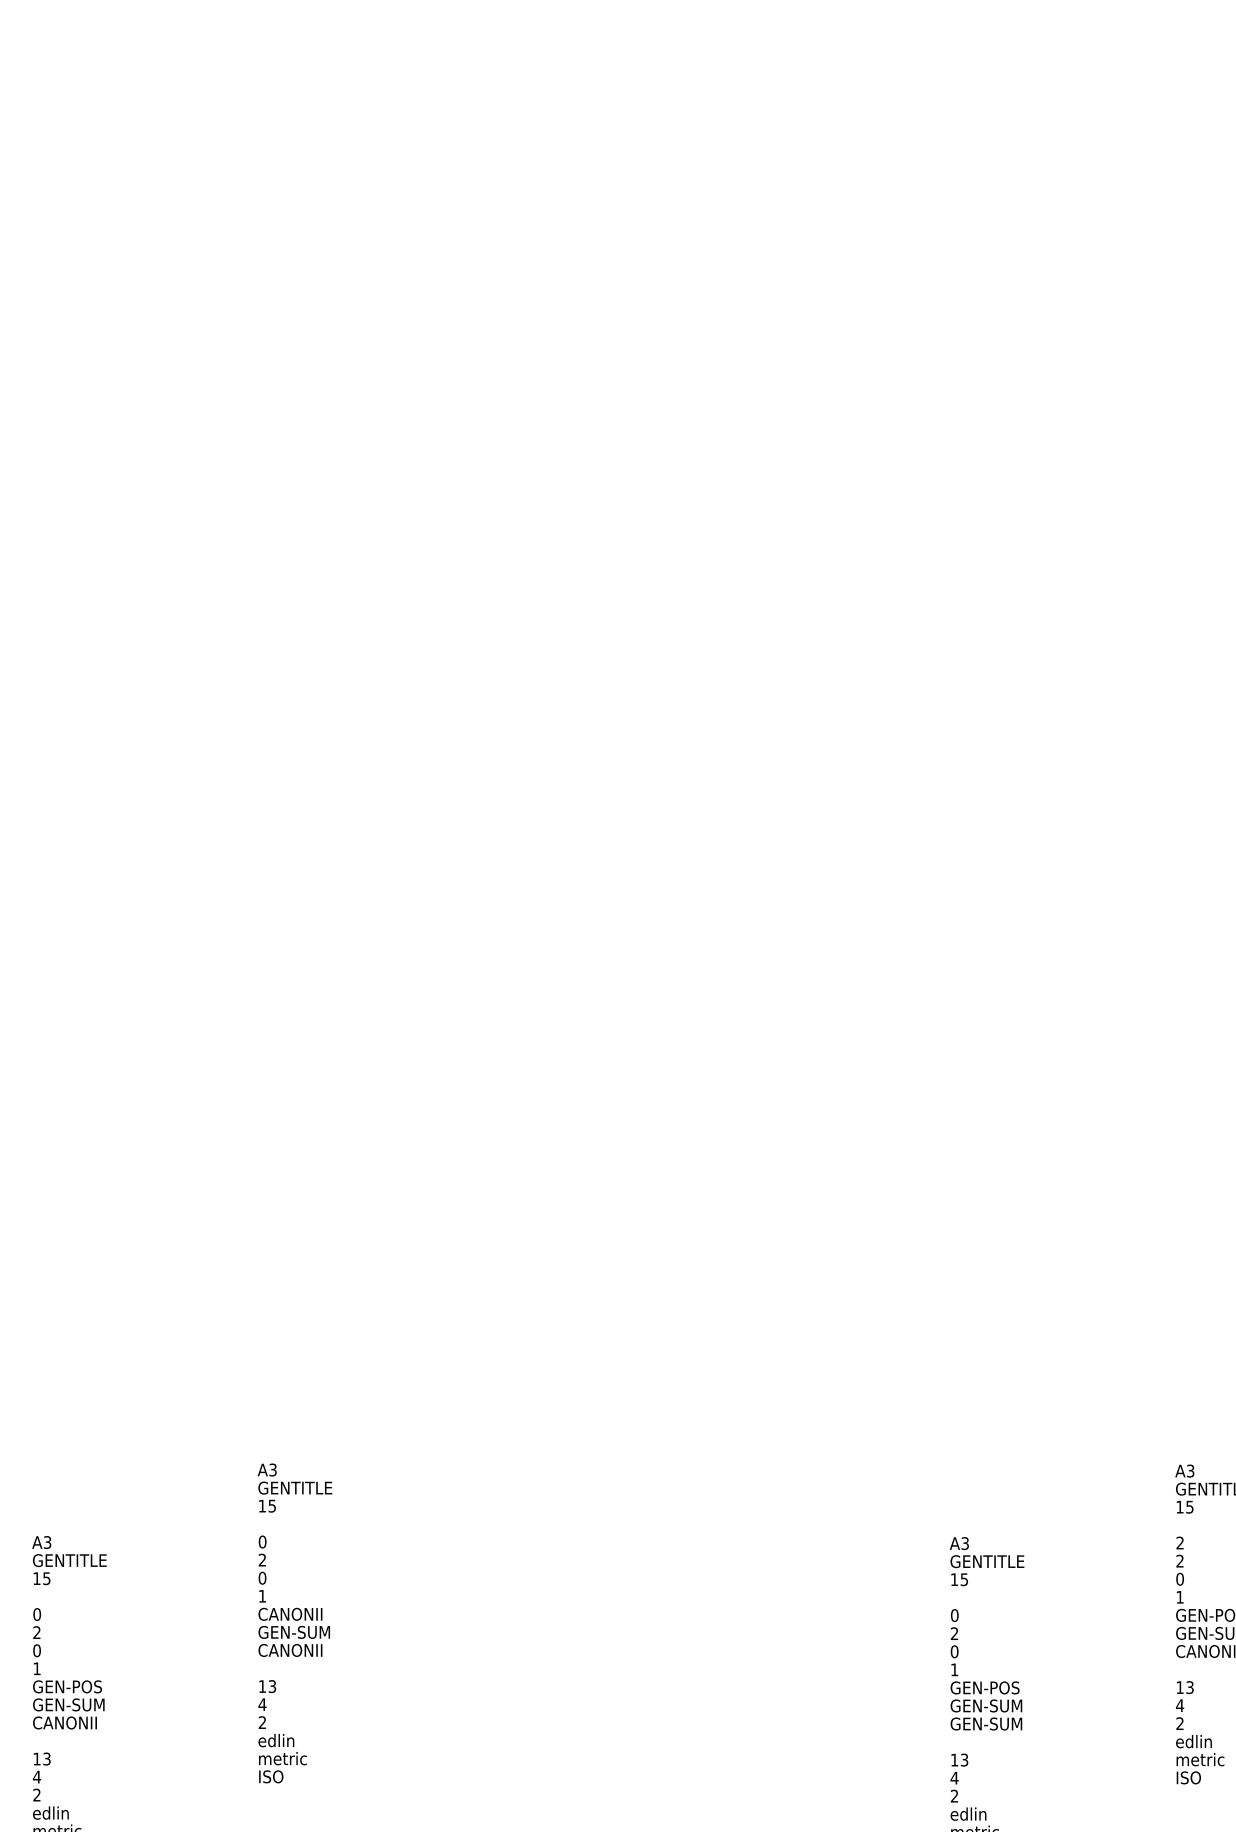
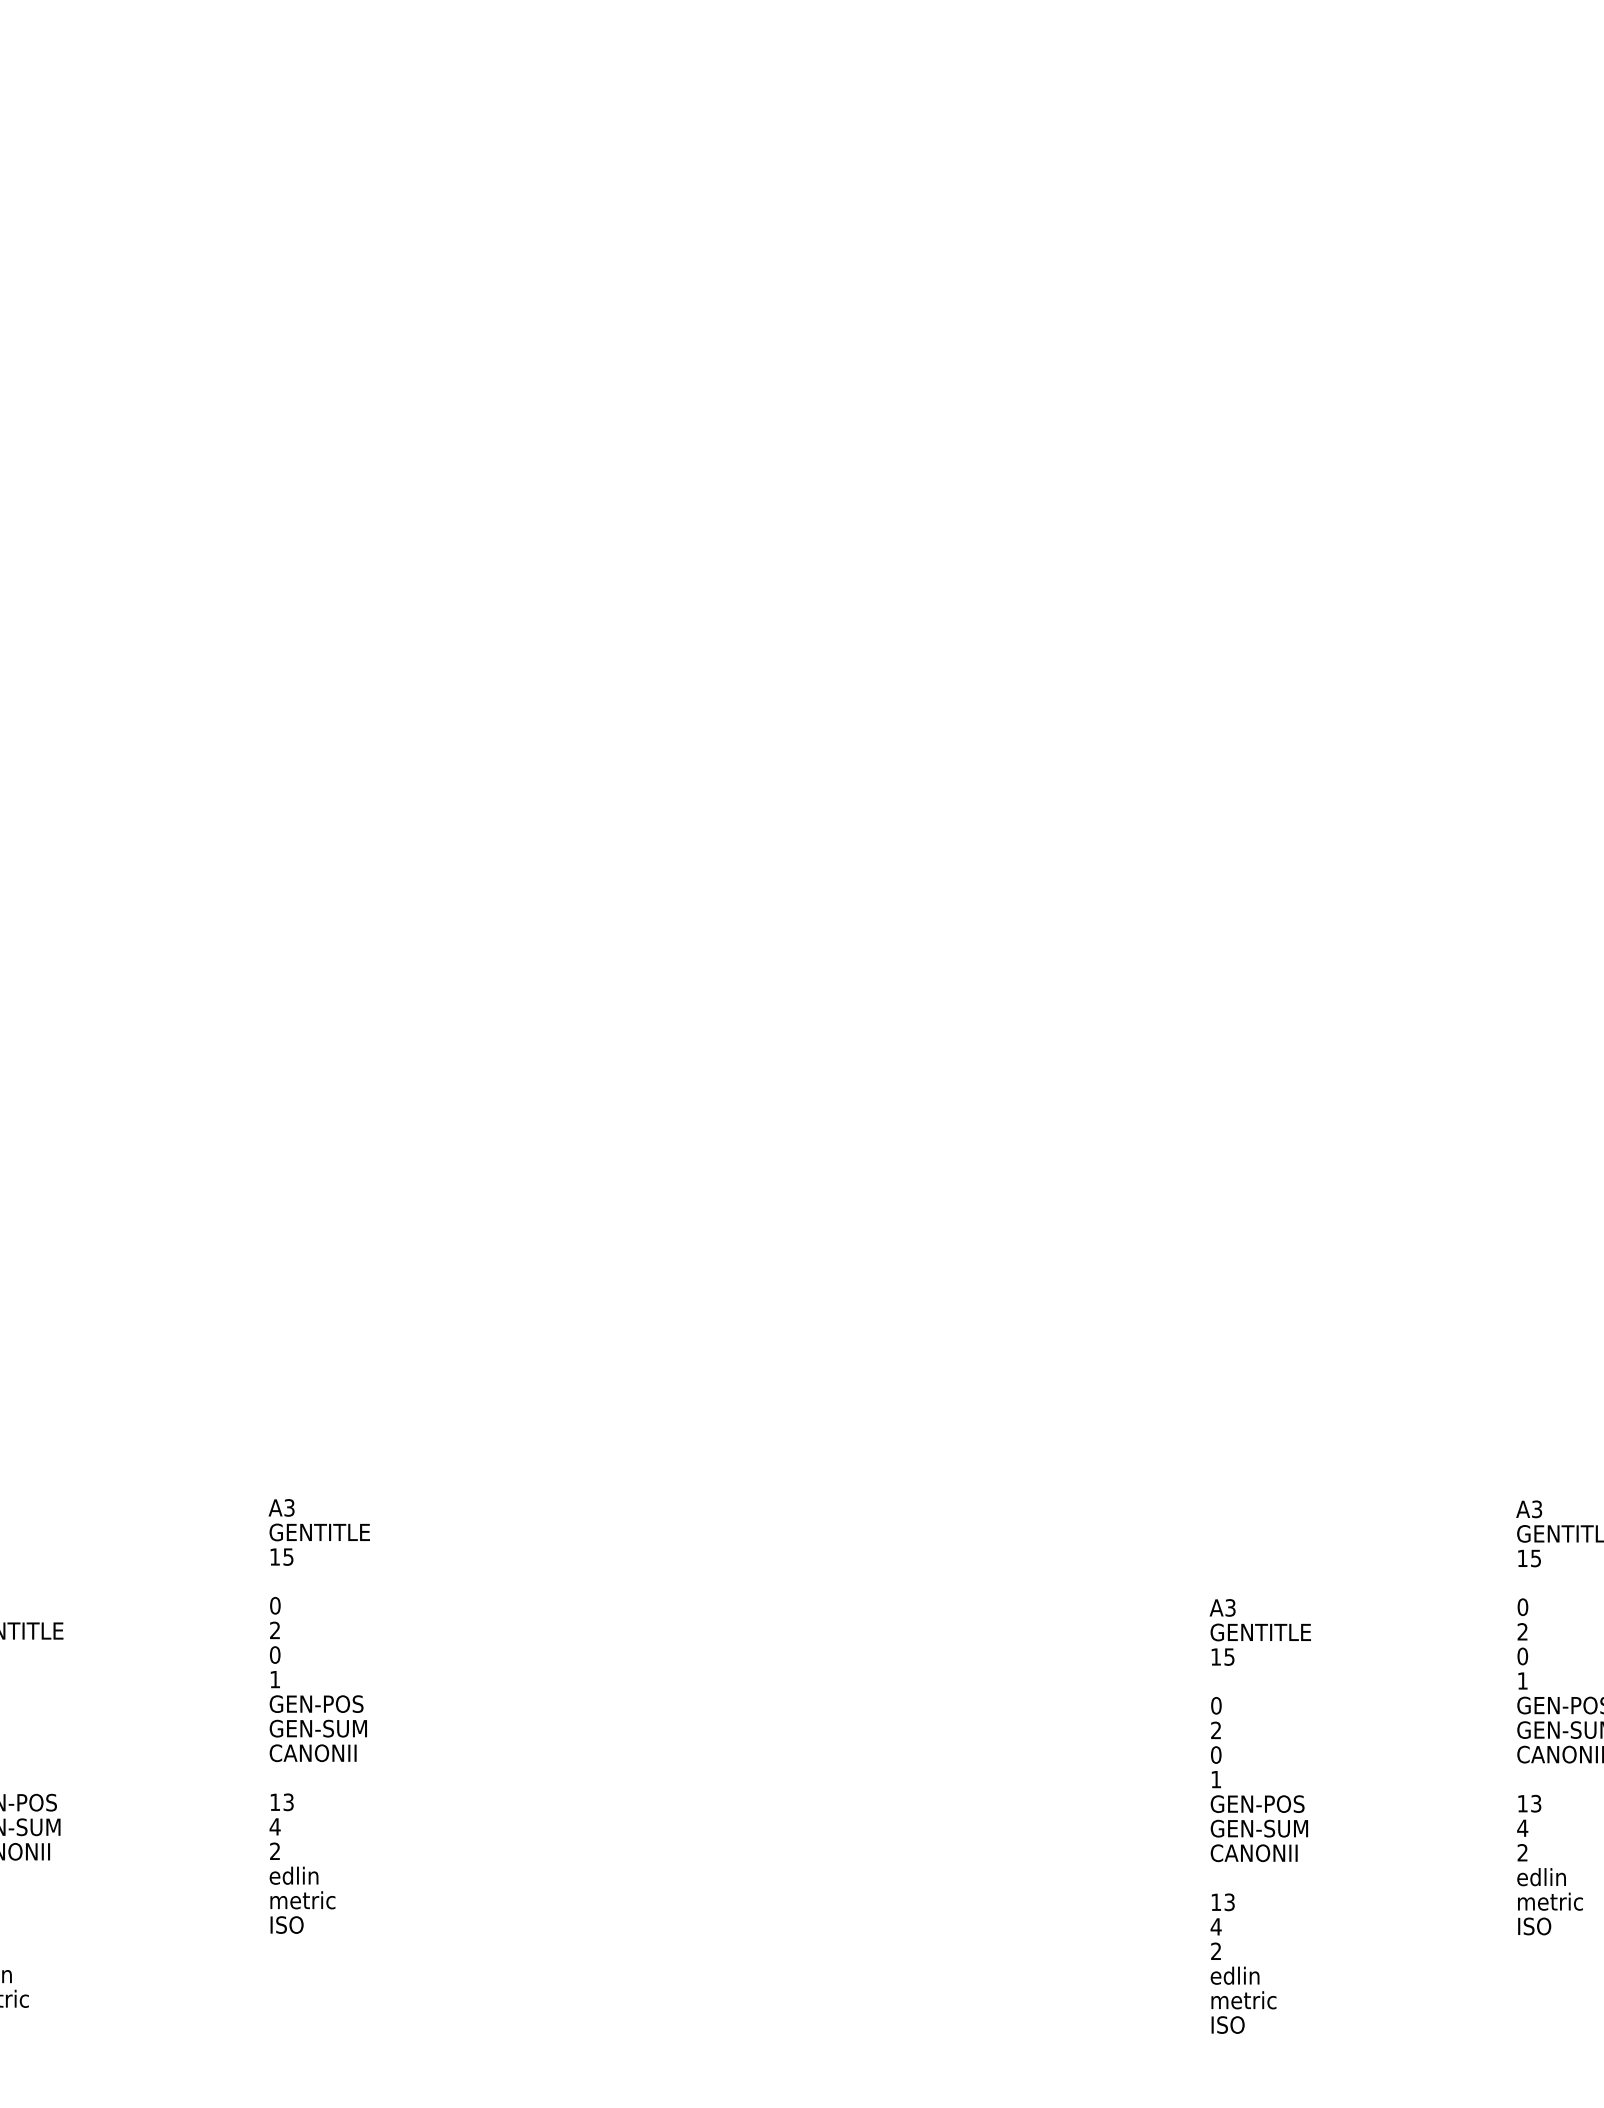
text: (1180, 1542) -> (1523, 1606), 2 -> 0
text: (295, 1613) -> (320, 1702), CANONII -> GEN-POS
text: (989, 1723) -> (1263, 1852), GEN-SUM -> CANONII

